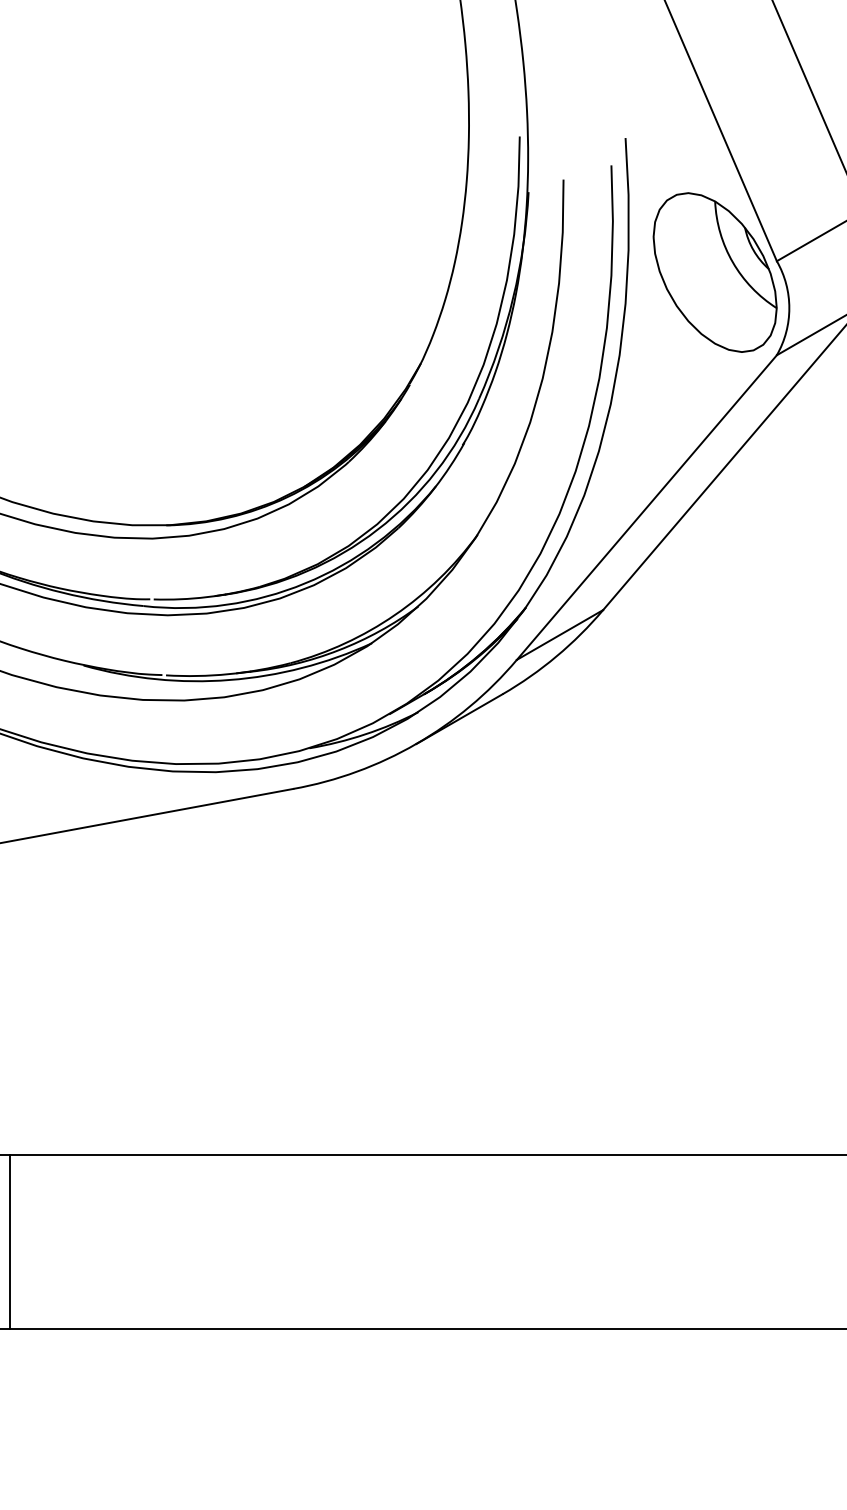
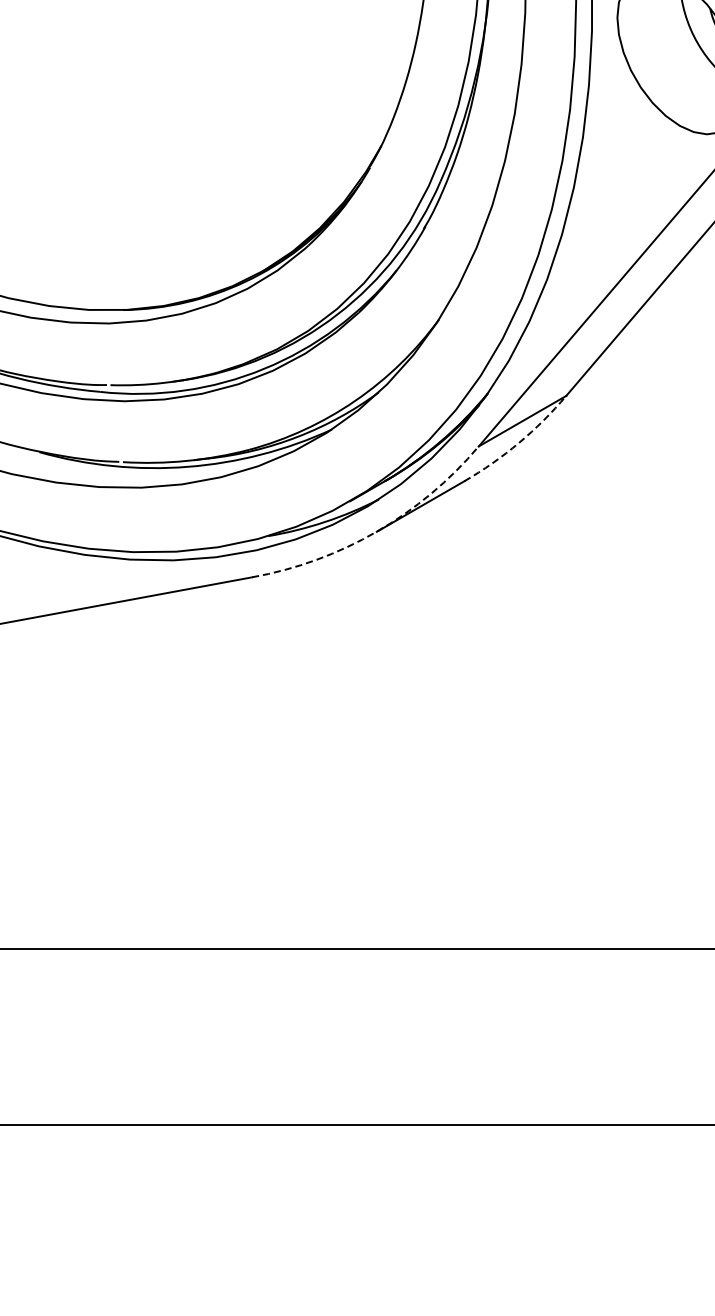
arc: (556, 656) -> (518, 443), solid -> dashed
arc: (416, 743) -> (376, 531), solid -> dashed

